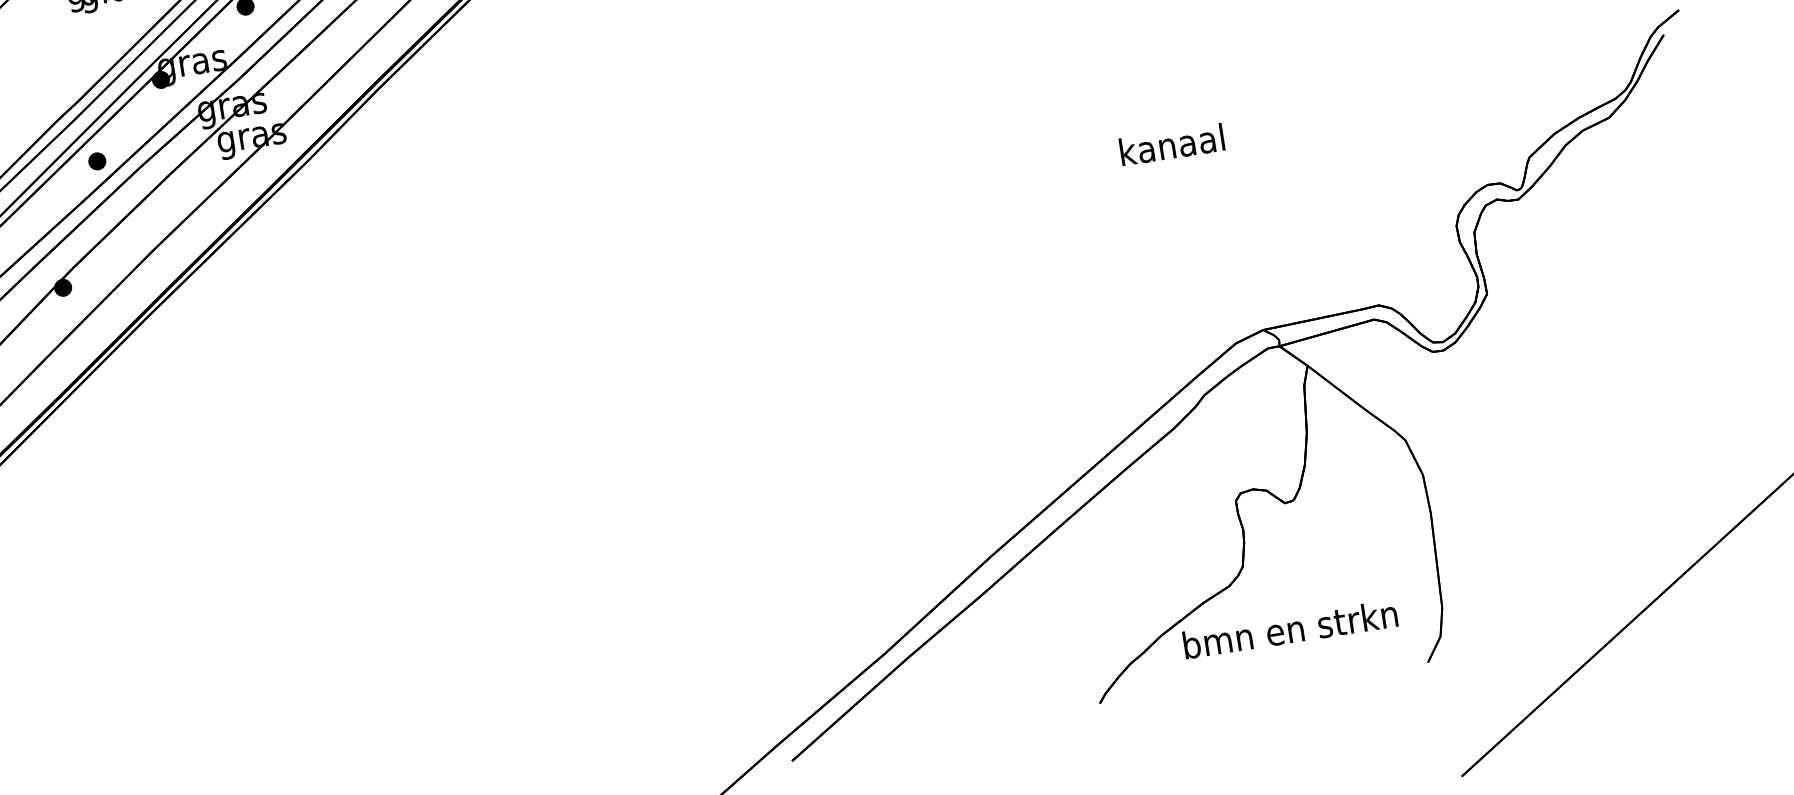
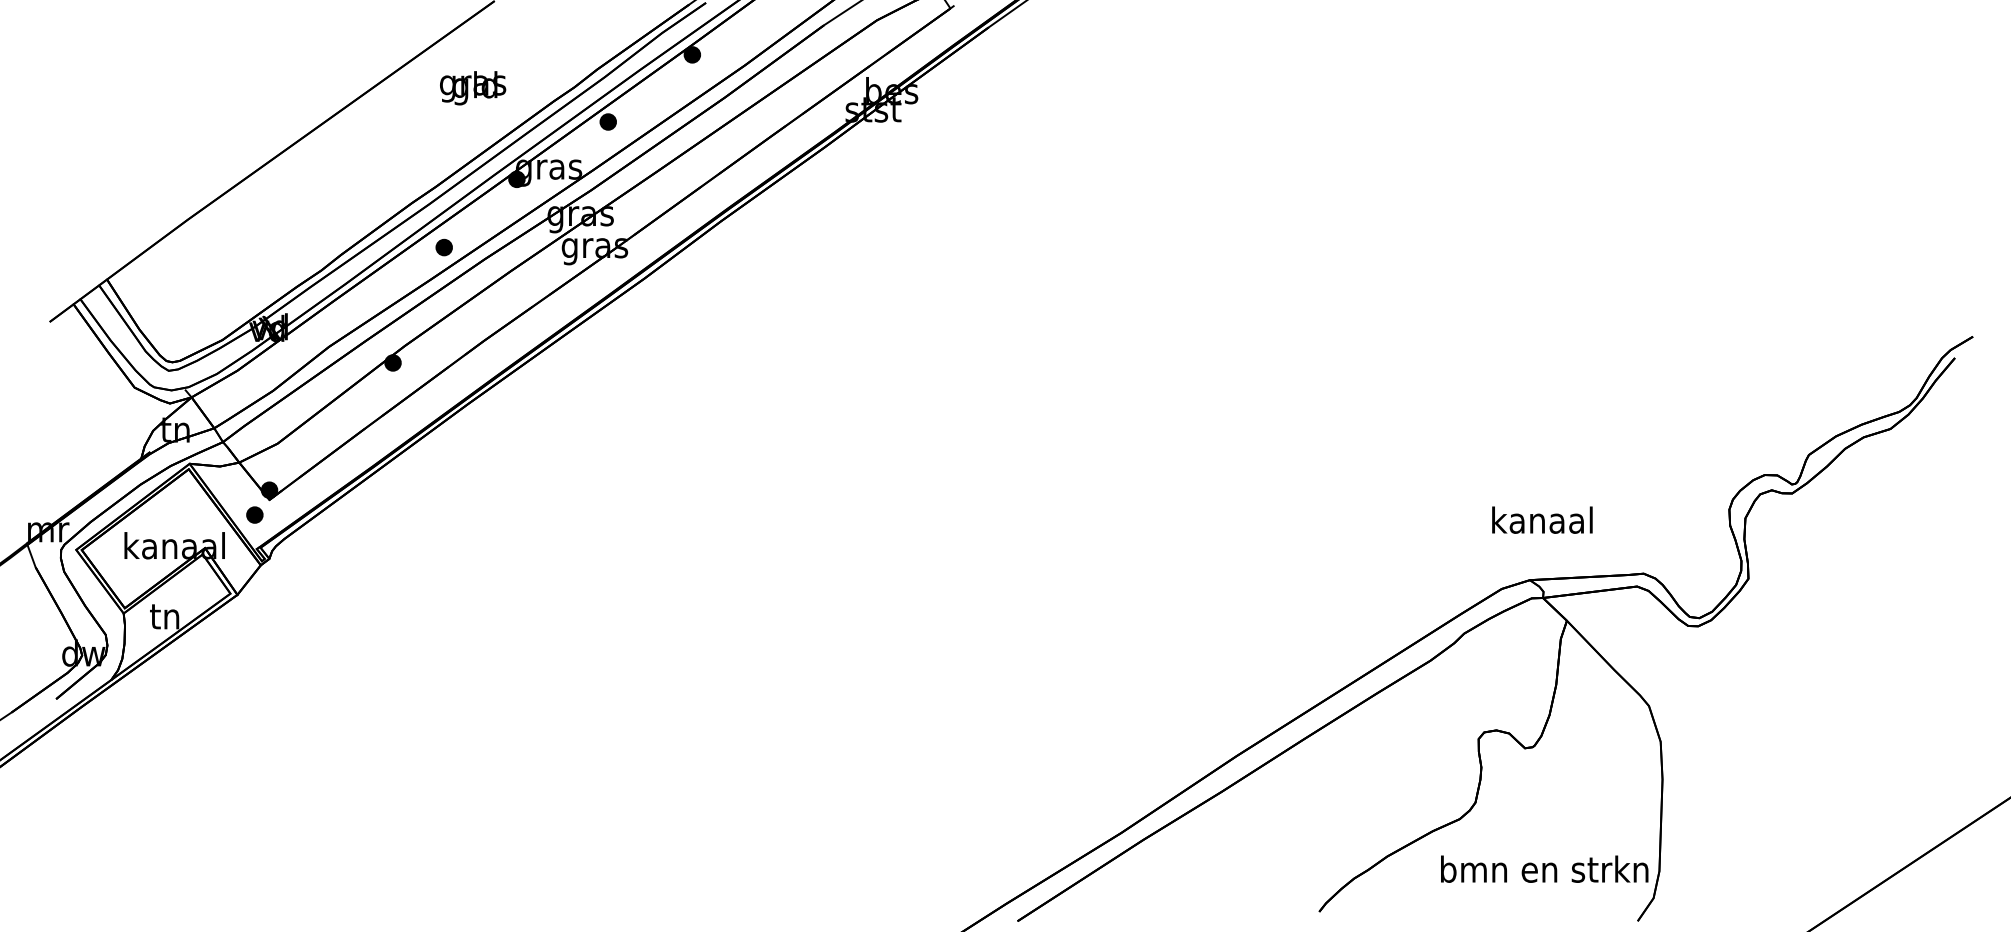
text: (1172, 144) -> (1542, 519), moved
text: (1290, 628) -> (1544, 868), moved

